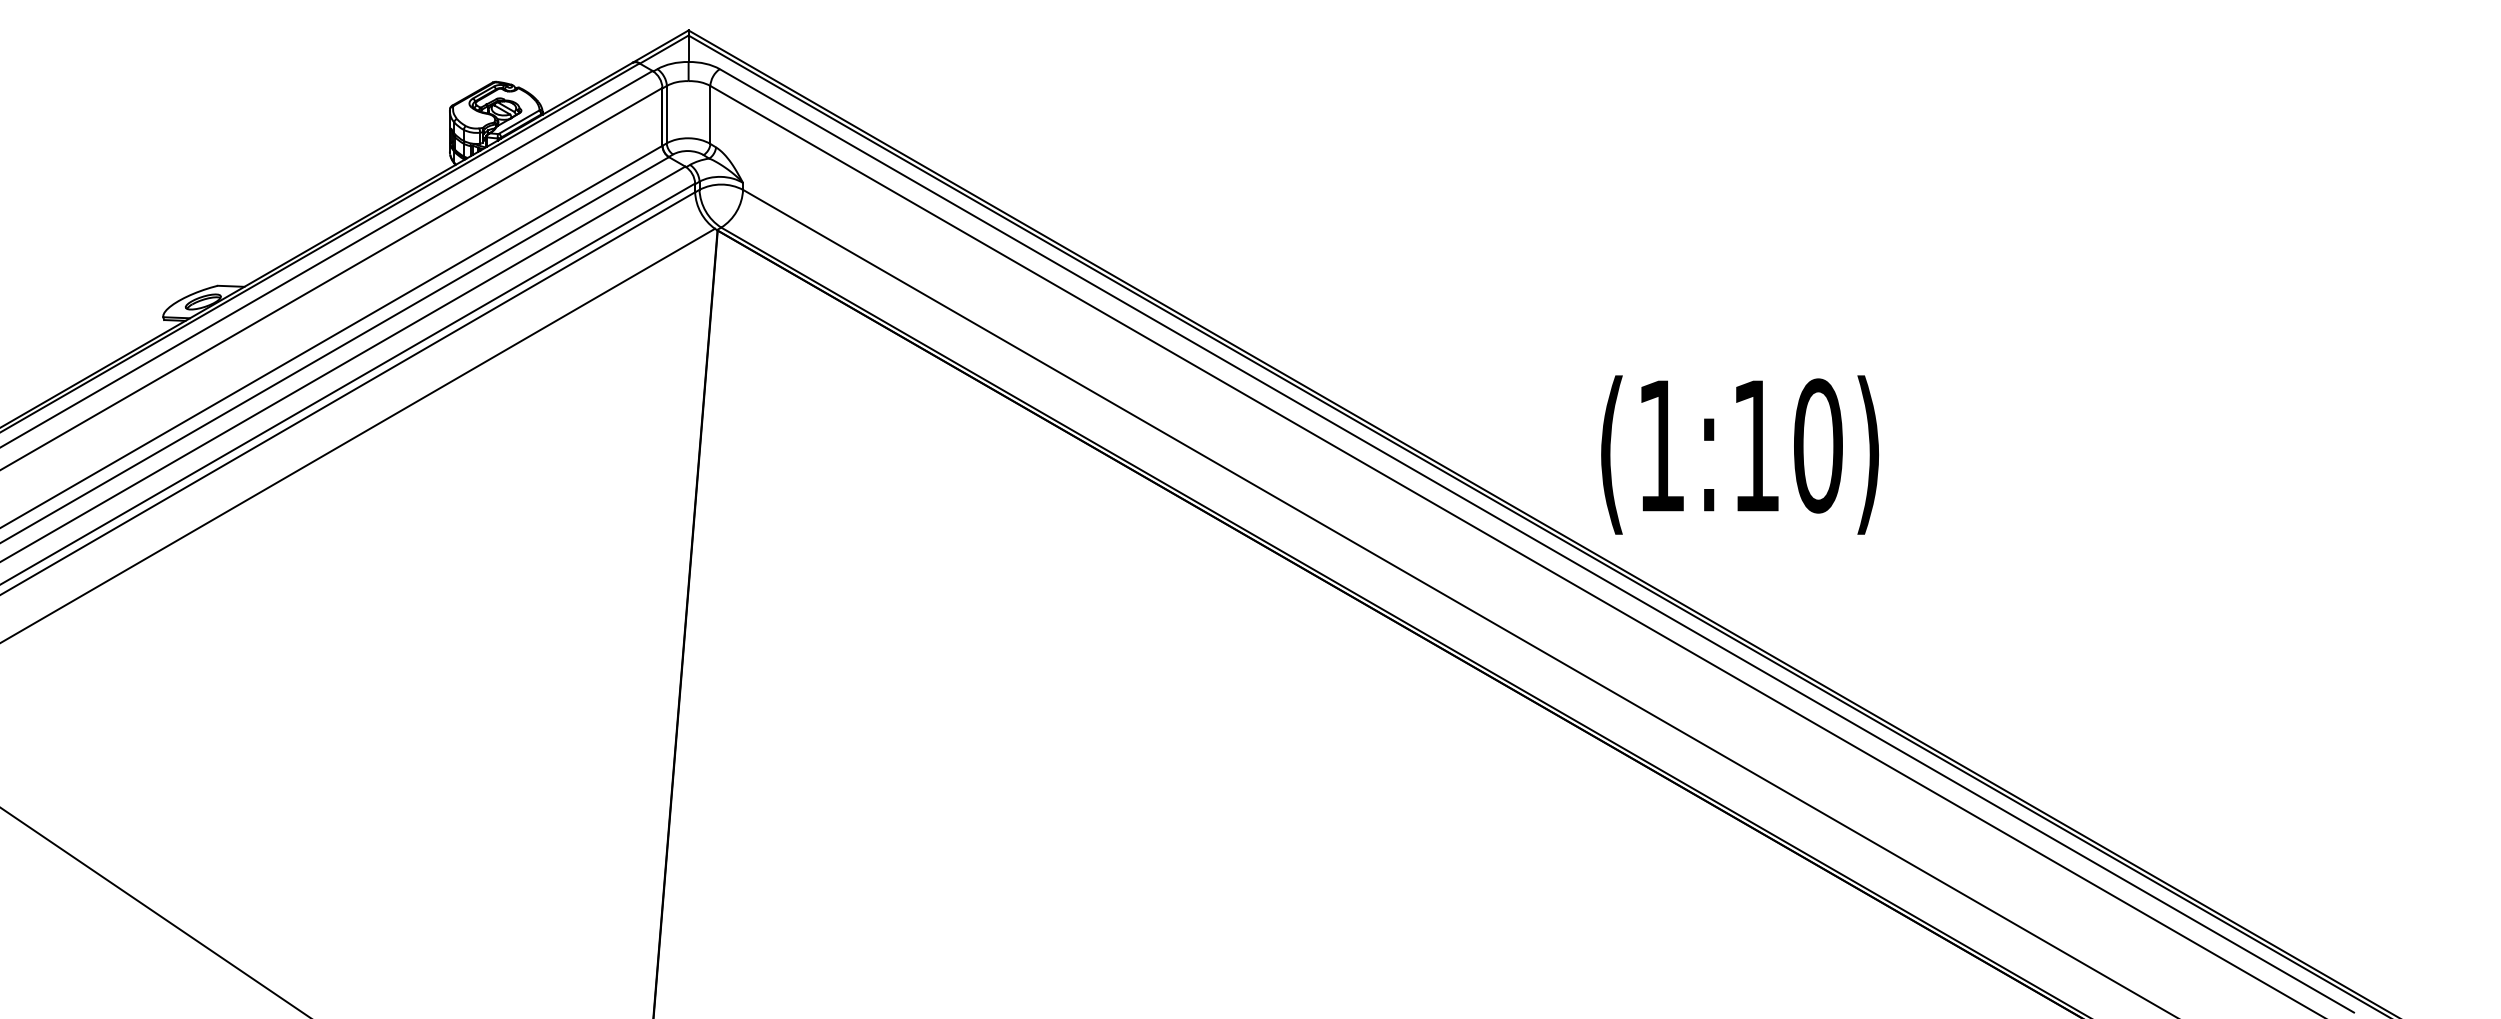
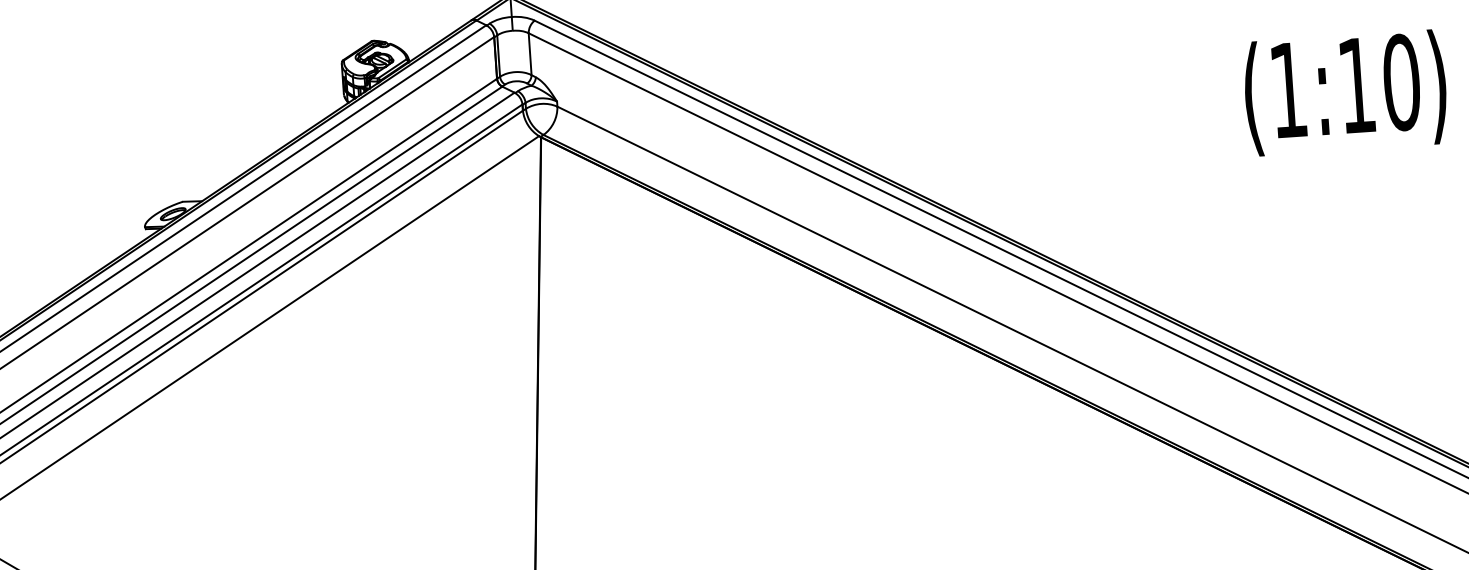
text: (1739, 454) -> (1345, 92), moved

